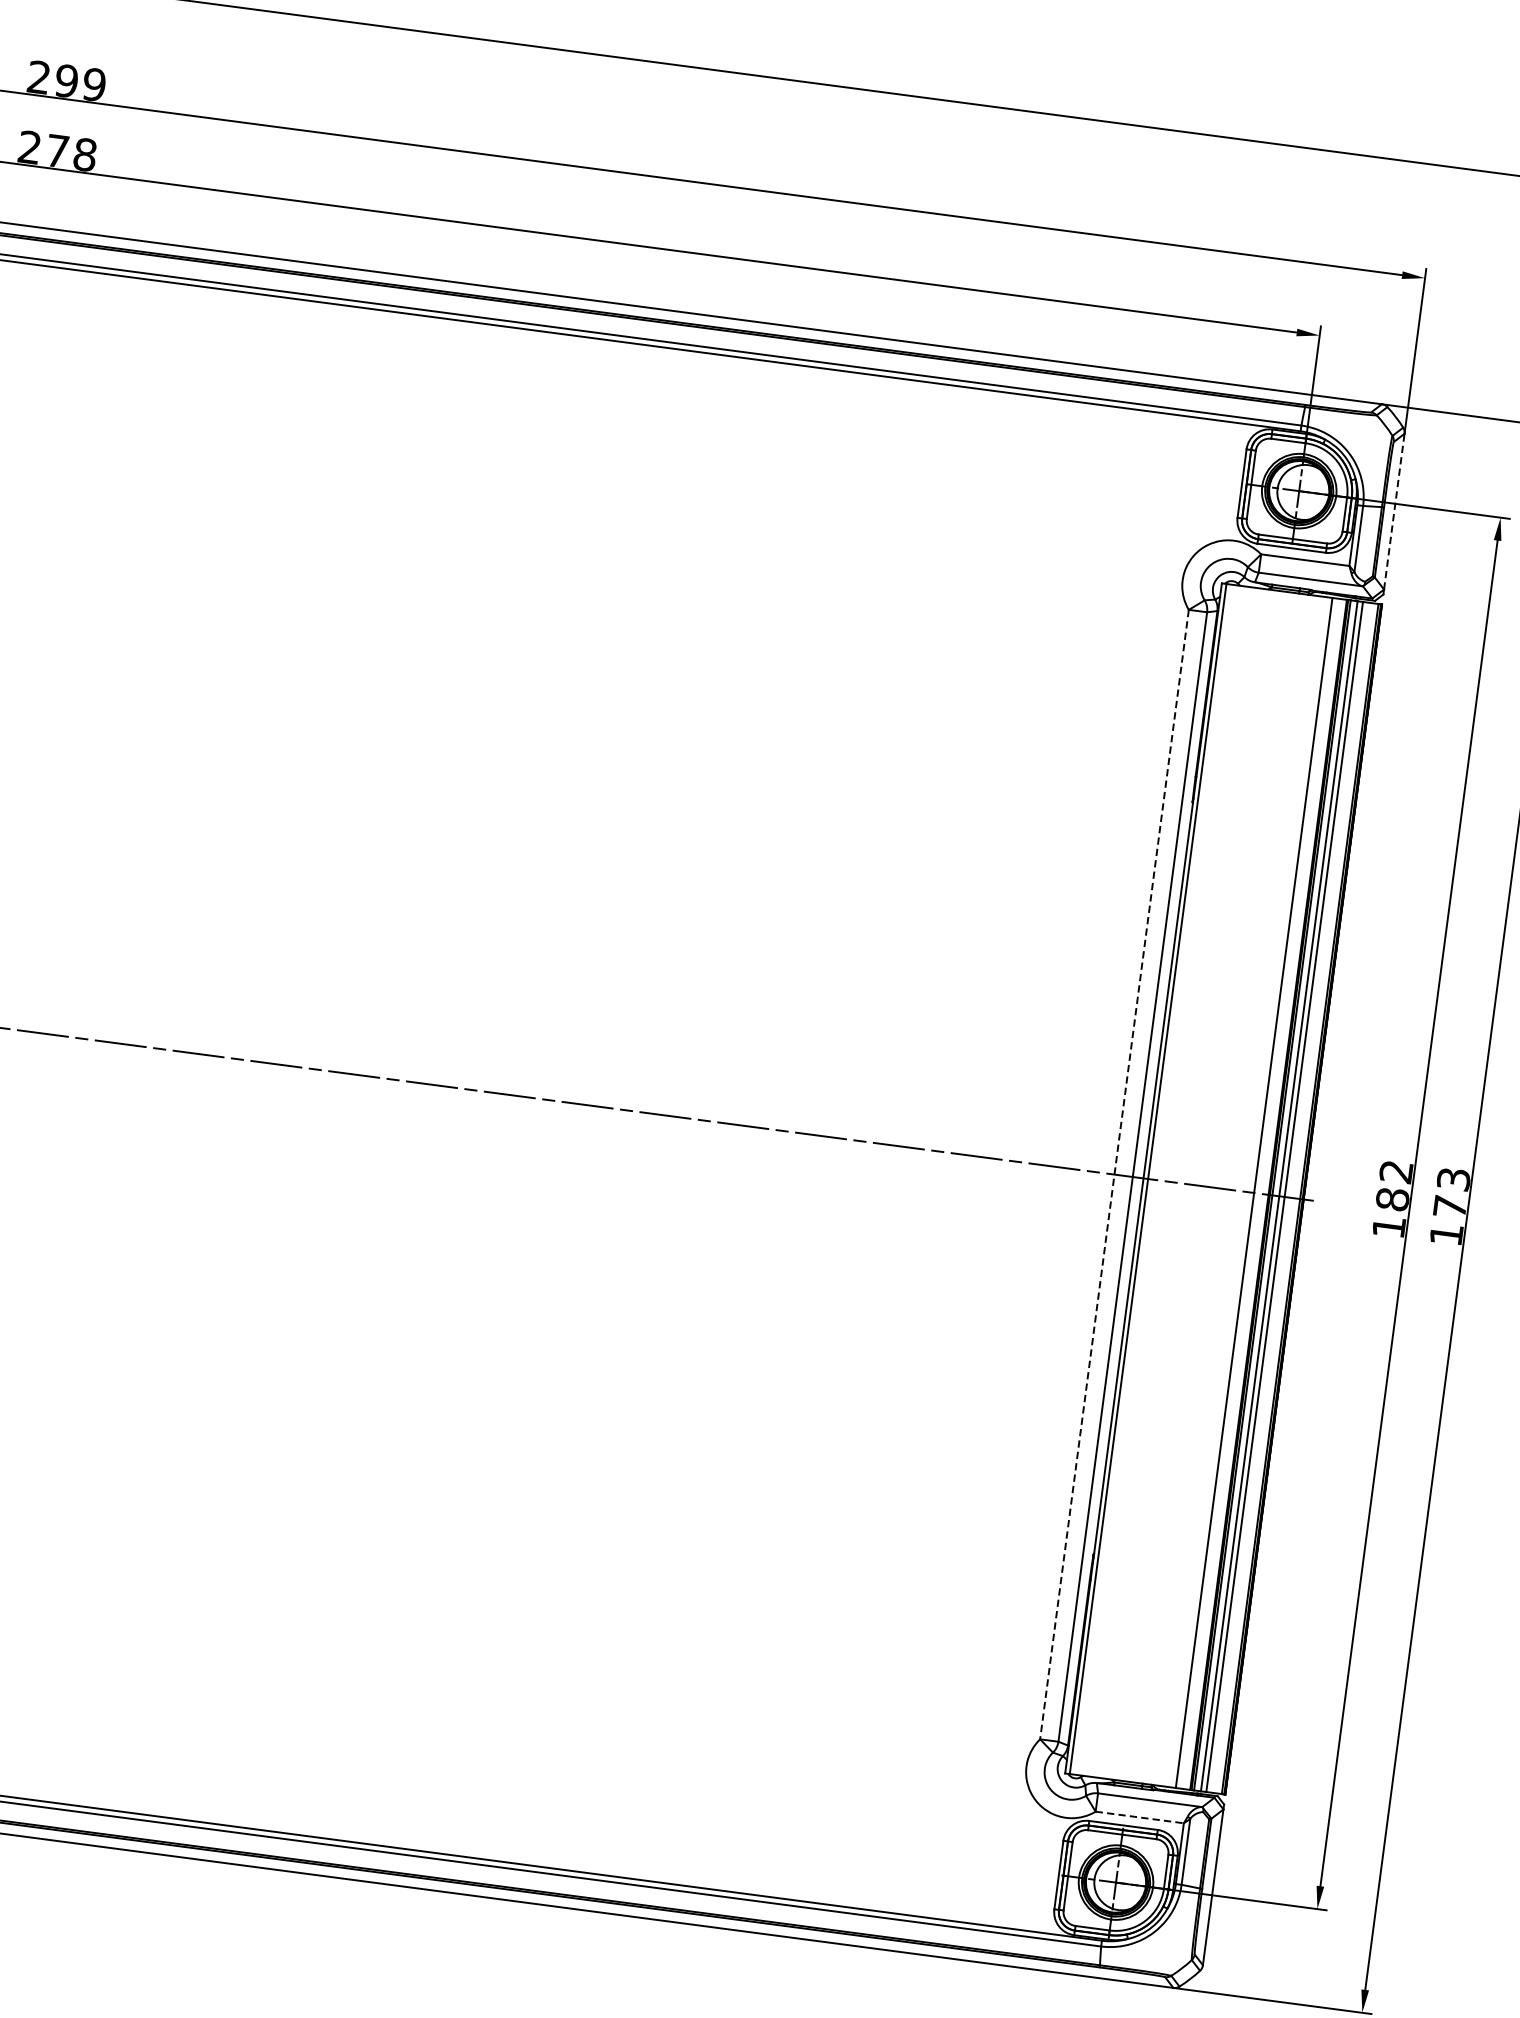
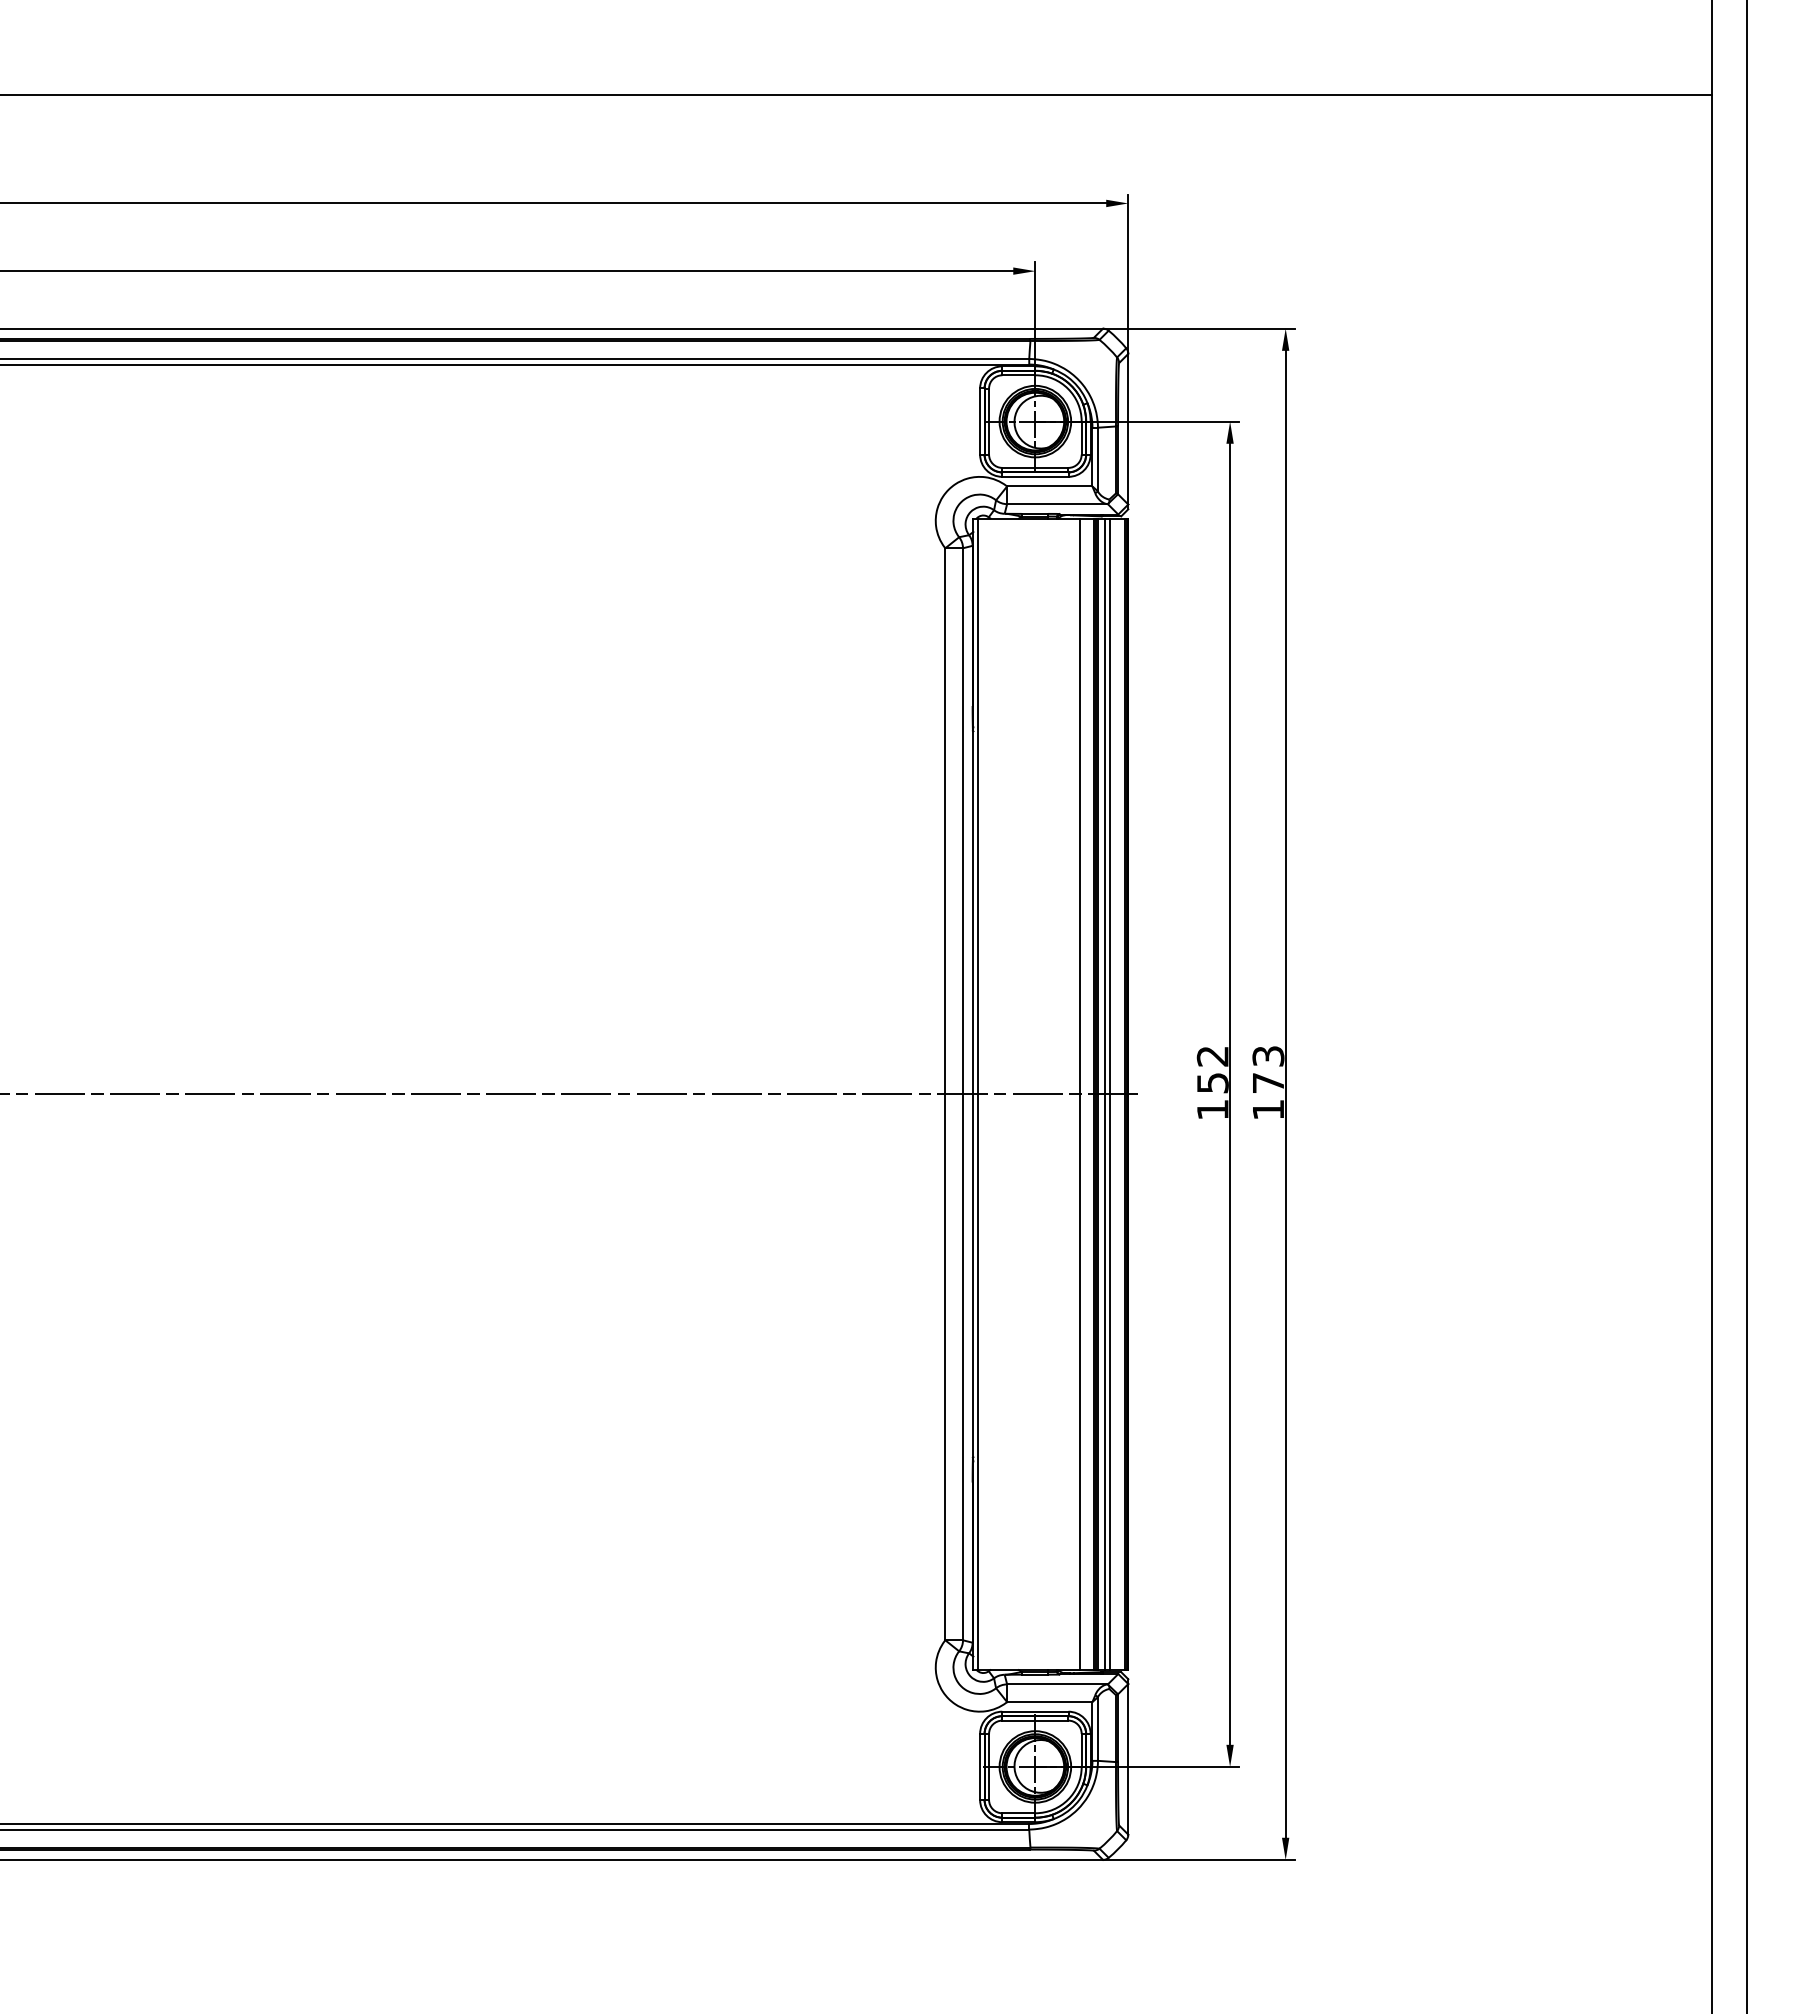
line: (1394, 510) -> (1128, 428), dashed -> solid
line: (1114, 1174) -> (945, 1094), dashed -> solid
text: (1392, 1198) -> (1212, 1082), 182 -> 152
line: (1139, 1817) -> (1049, 1702), dashed -> solid

